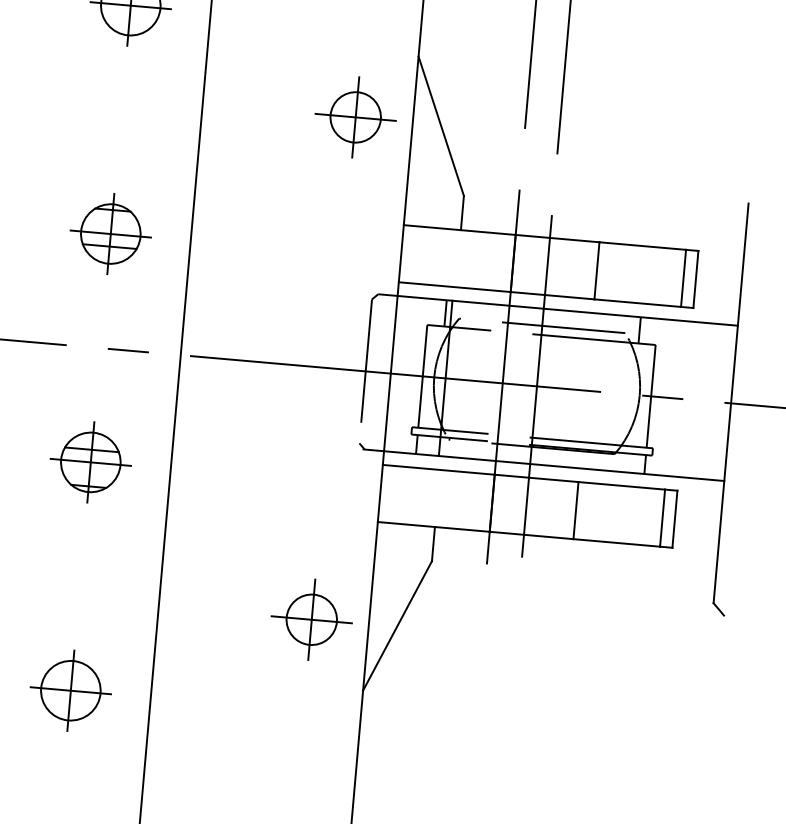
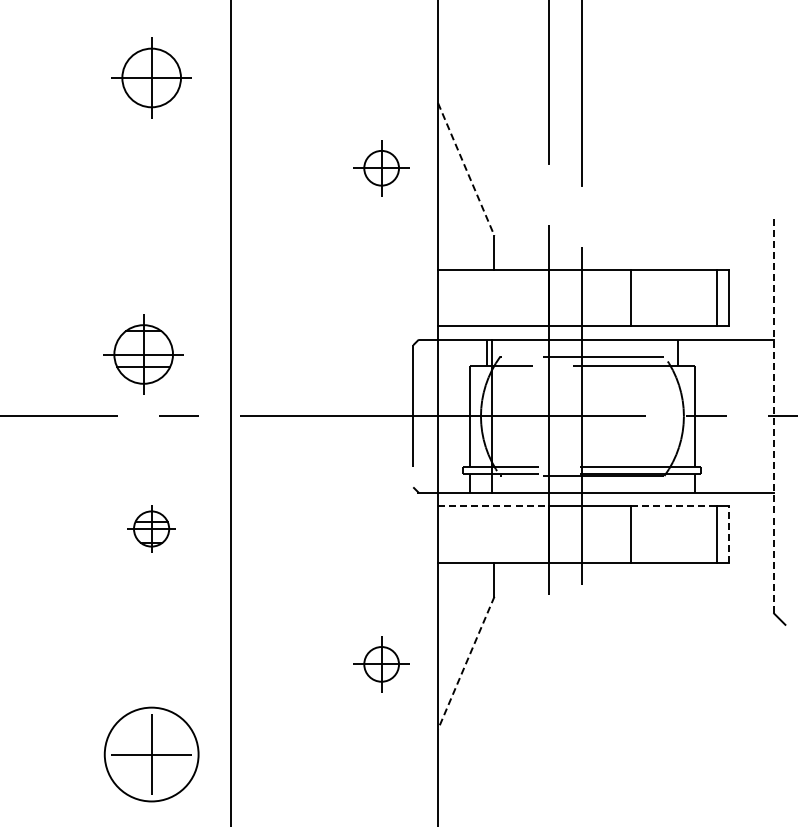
part: (355, 117) -> (381, 168), size x0.7
line: (441, 126) -> (466, 169), solid -> dashed
part: (110, 234) -> (143, 354), moved
line: (731, 403) -> (774, 416), solid -> dashed
part: (90, 461) -> (151, 528), size x0.6
line: (438, 469) -> (493, 506), solid -> dashed
line: (622, 485) -> (674, 506), solid -> dashed
line: (675, 519) -> (729, 534), solid -> dashed
part: (311, 619) -> (381, 664), size x0.7
line: (397, 626) -> (466, 663), solid -> dashed
circle: (70, 690) -> (151, 754), size x1.6

